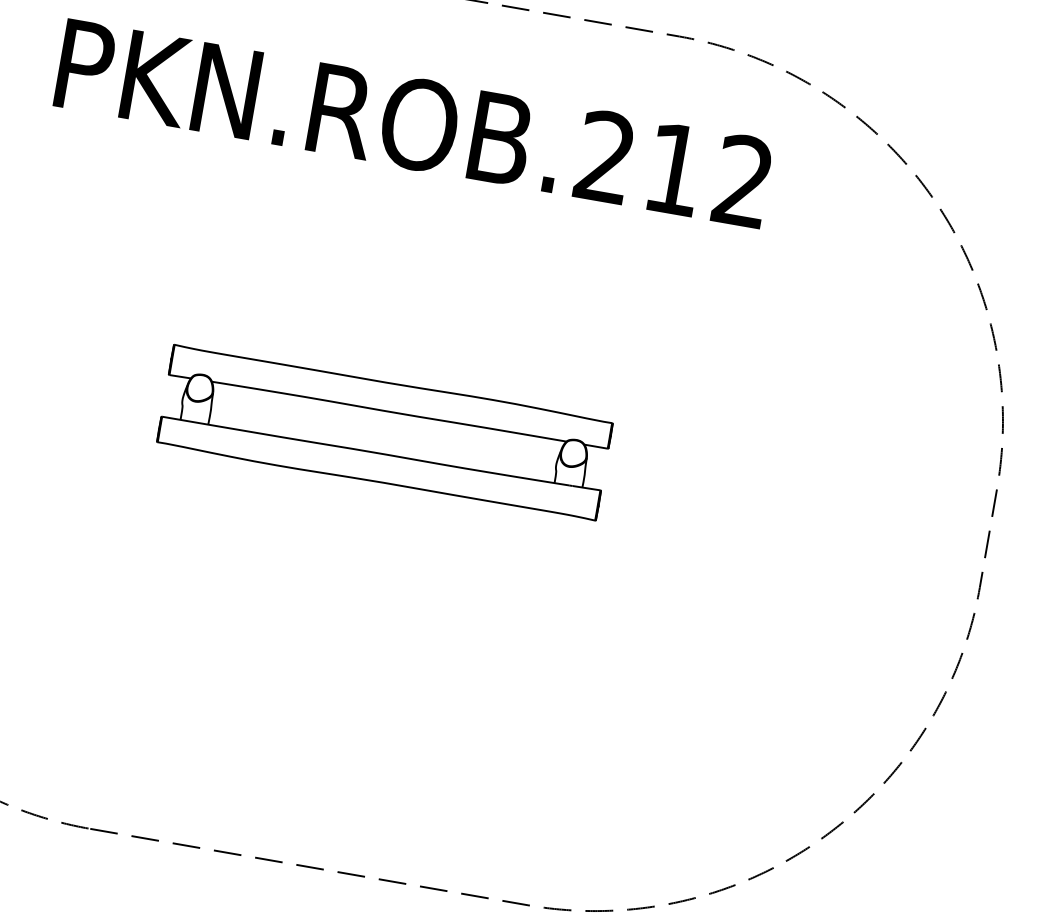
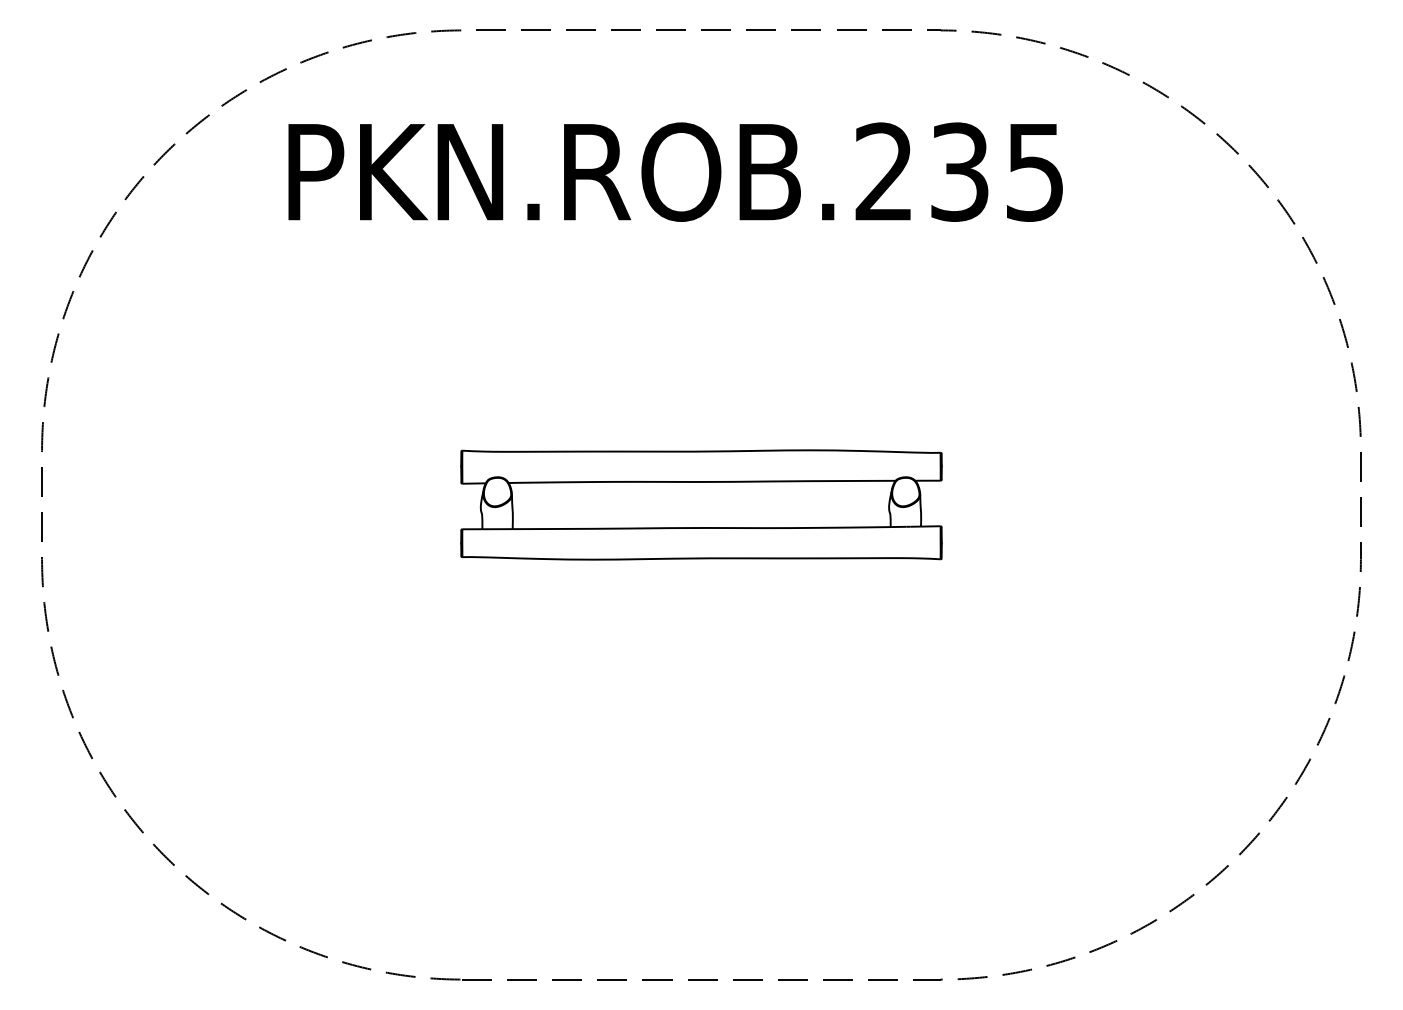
text: (708, 174) -> (996, 171), PKN.ROB.212 -> PKN.ROB.235

